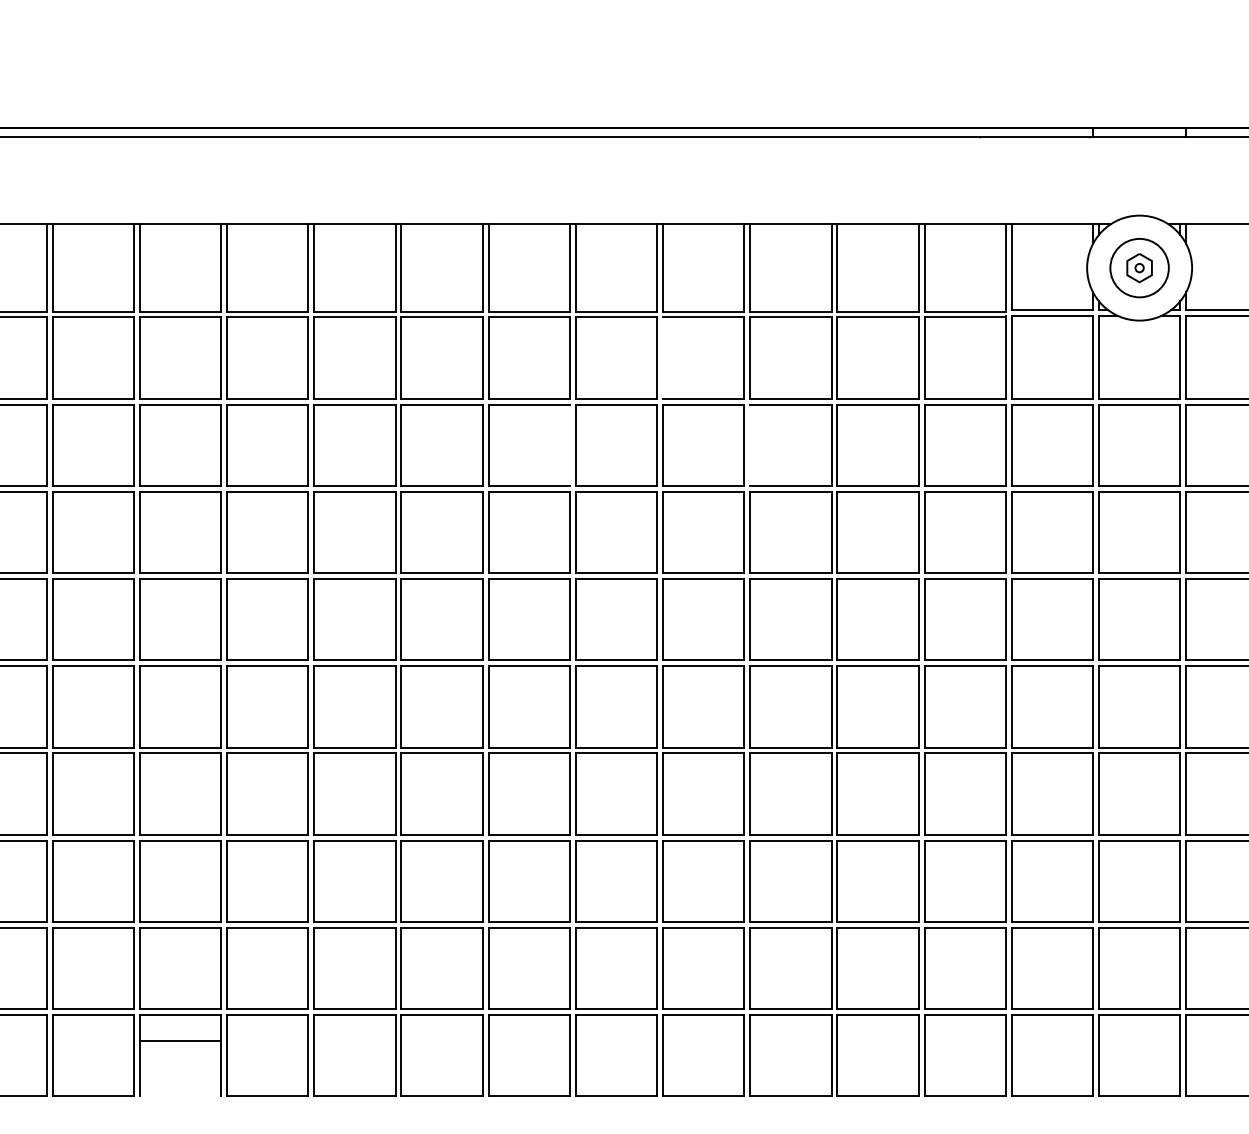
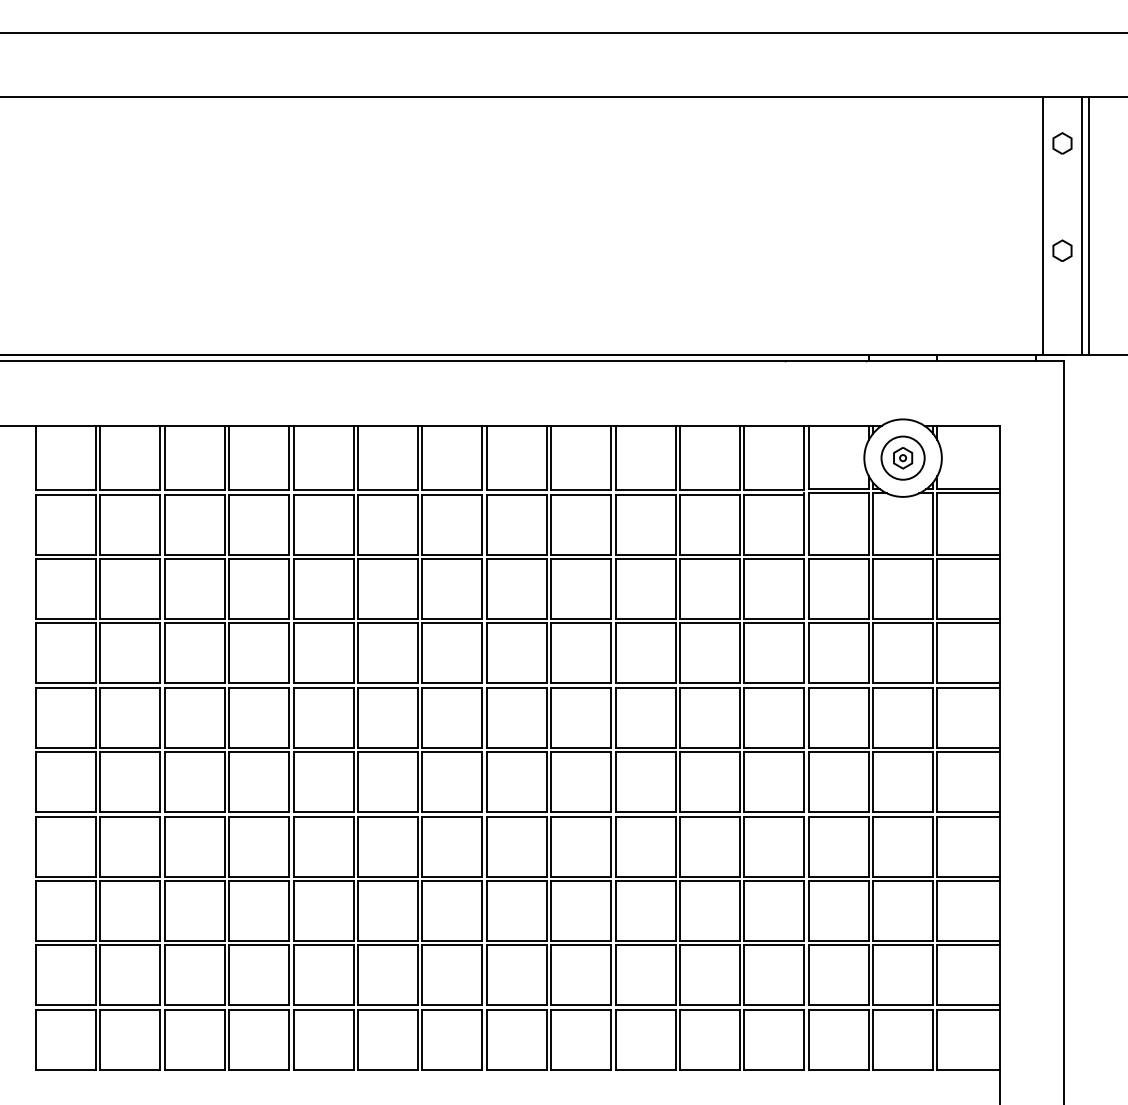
line: (663, 357) -> (551, 524), added
line: (570, 444) -> (482, 588), added
line: (750, 444) -> (615, 588), added
line: (180, 1040) -> (194, 1069), moved

